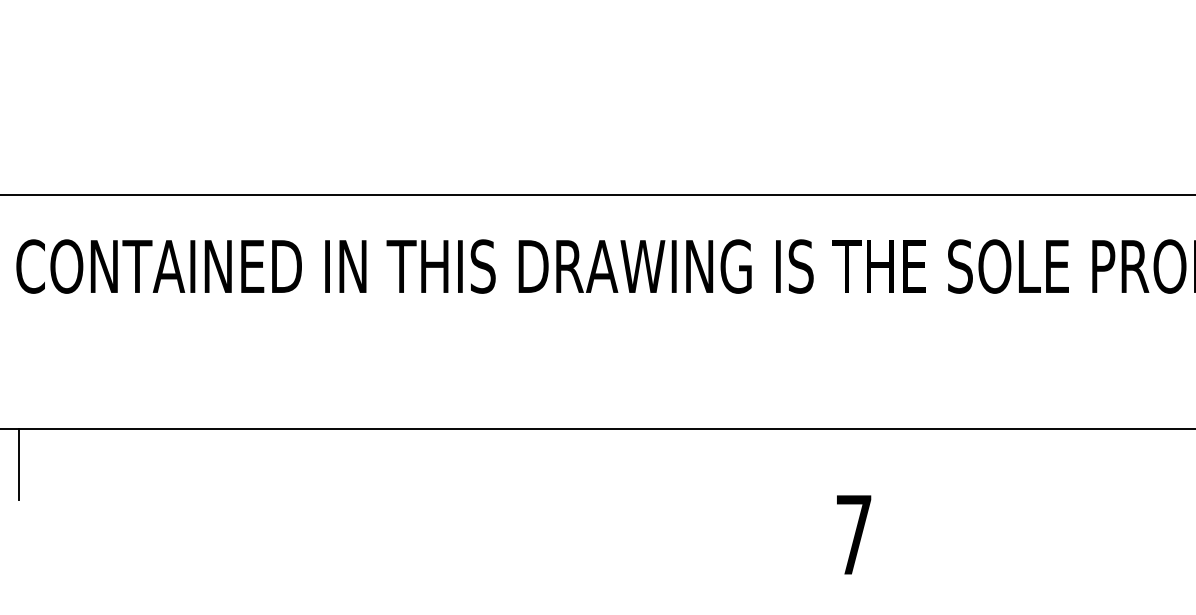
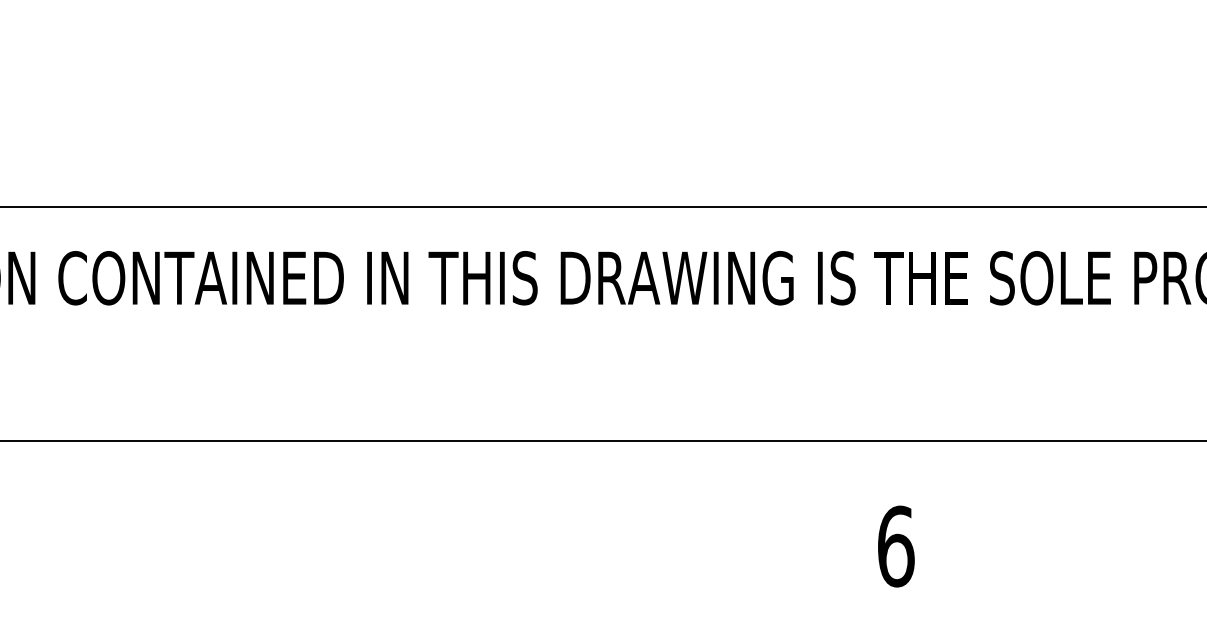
line: (19, 464) -> (61, 476), removed
text: (854, 534) -> (896, 546), 7 -> 6

